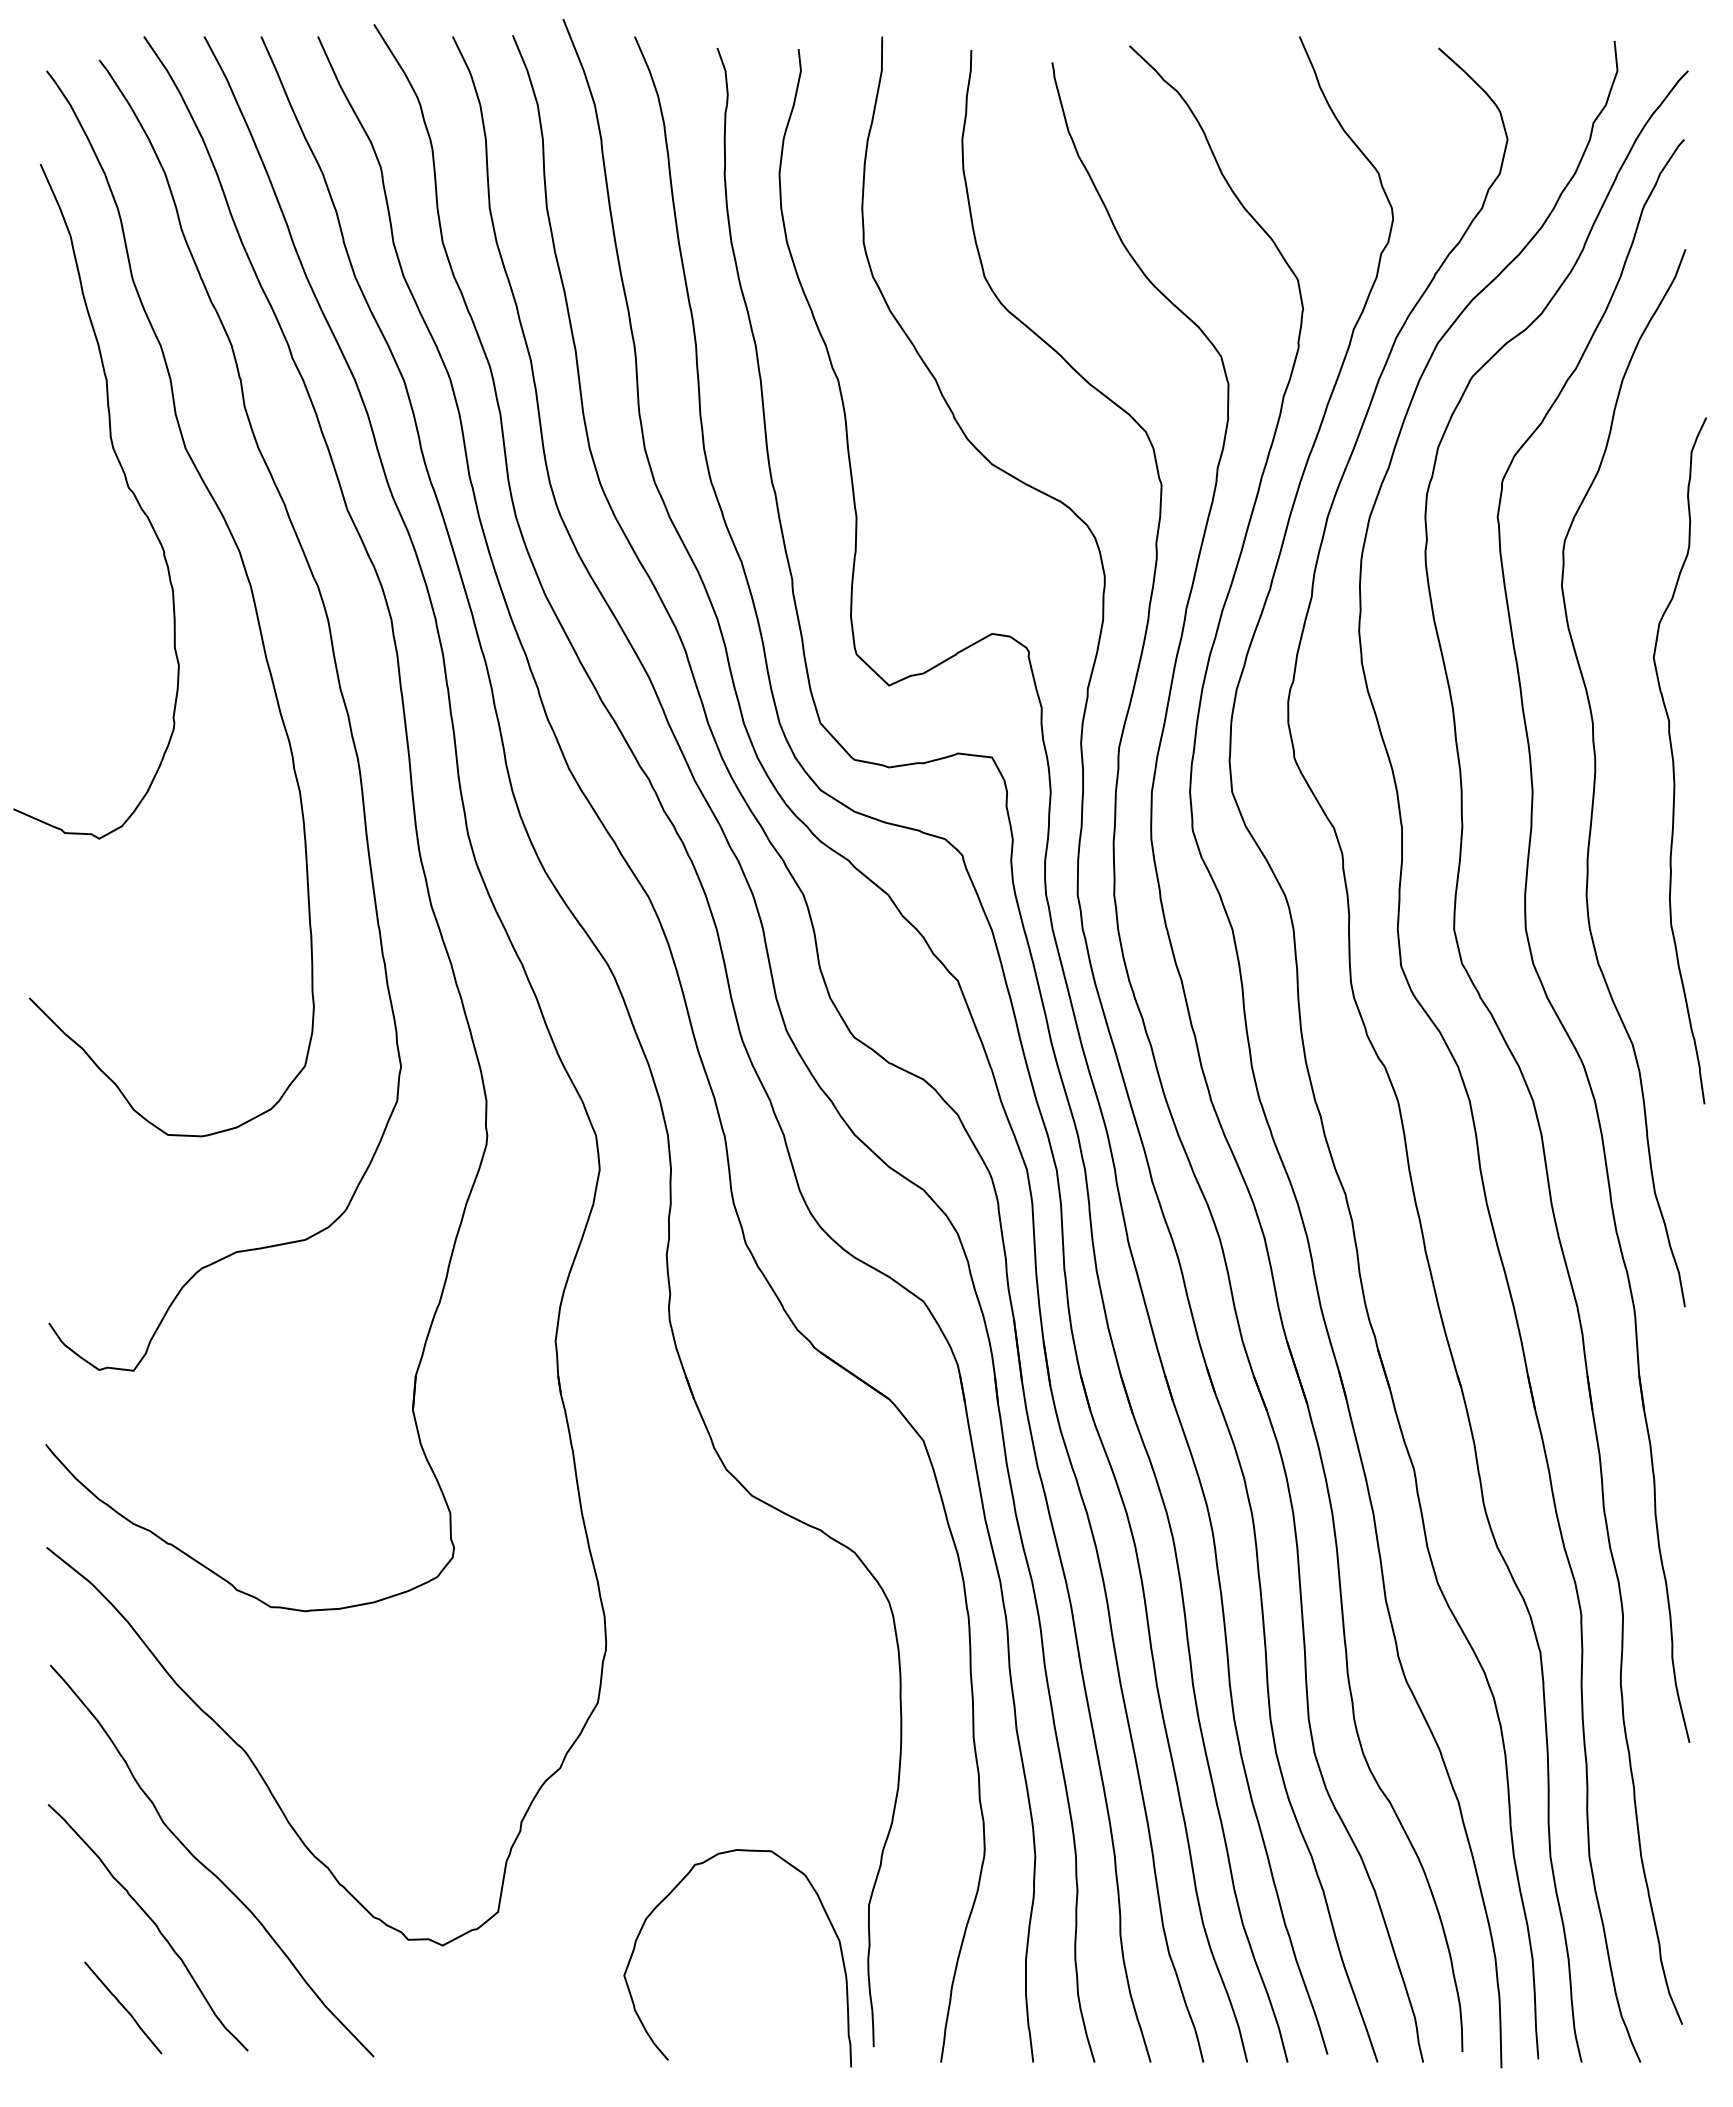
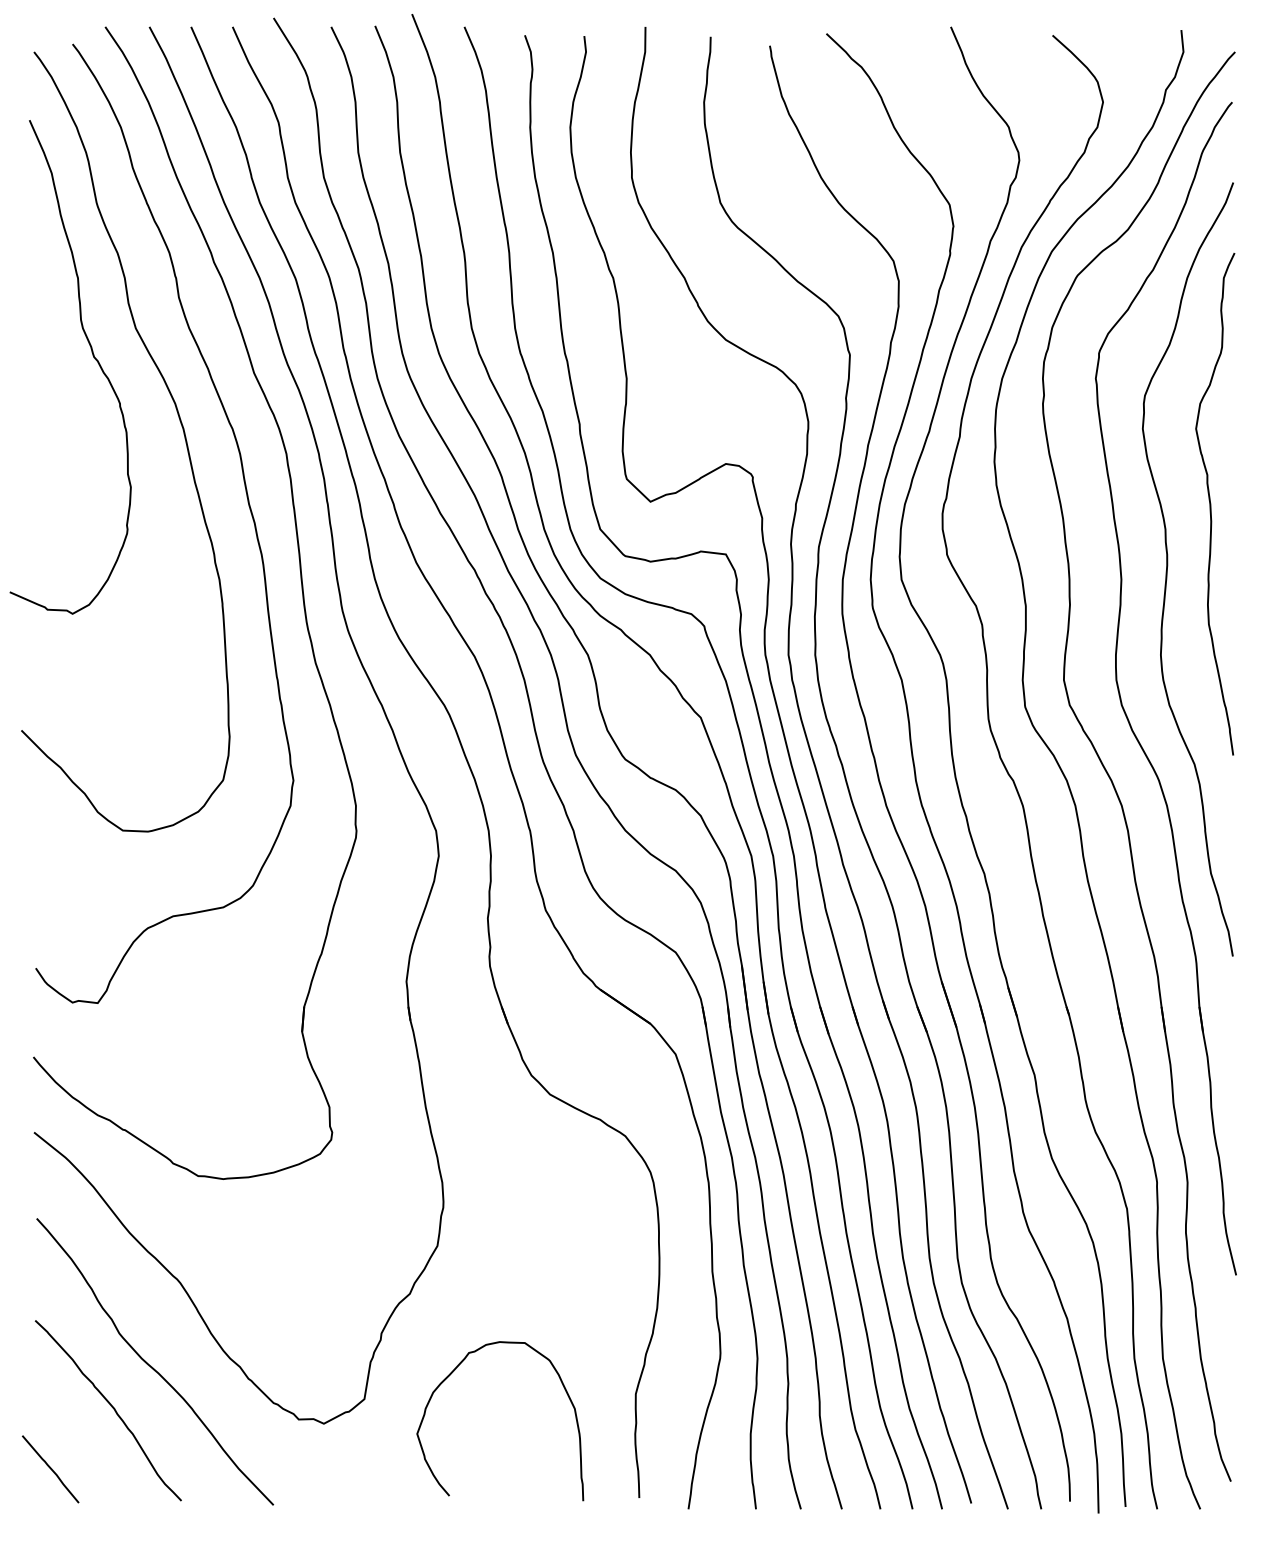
curve: (1674, 761) -> (1211, 504), moved
curve: (672, 1892) -> (452, 1373), moved
curve: (123, 2007) -> (50, 1469), moved

